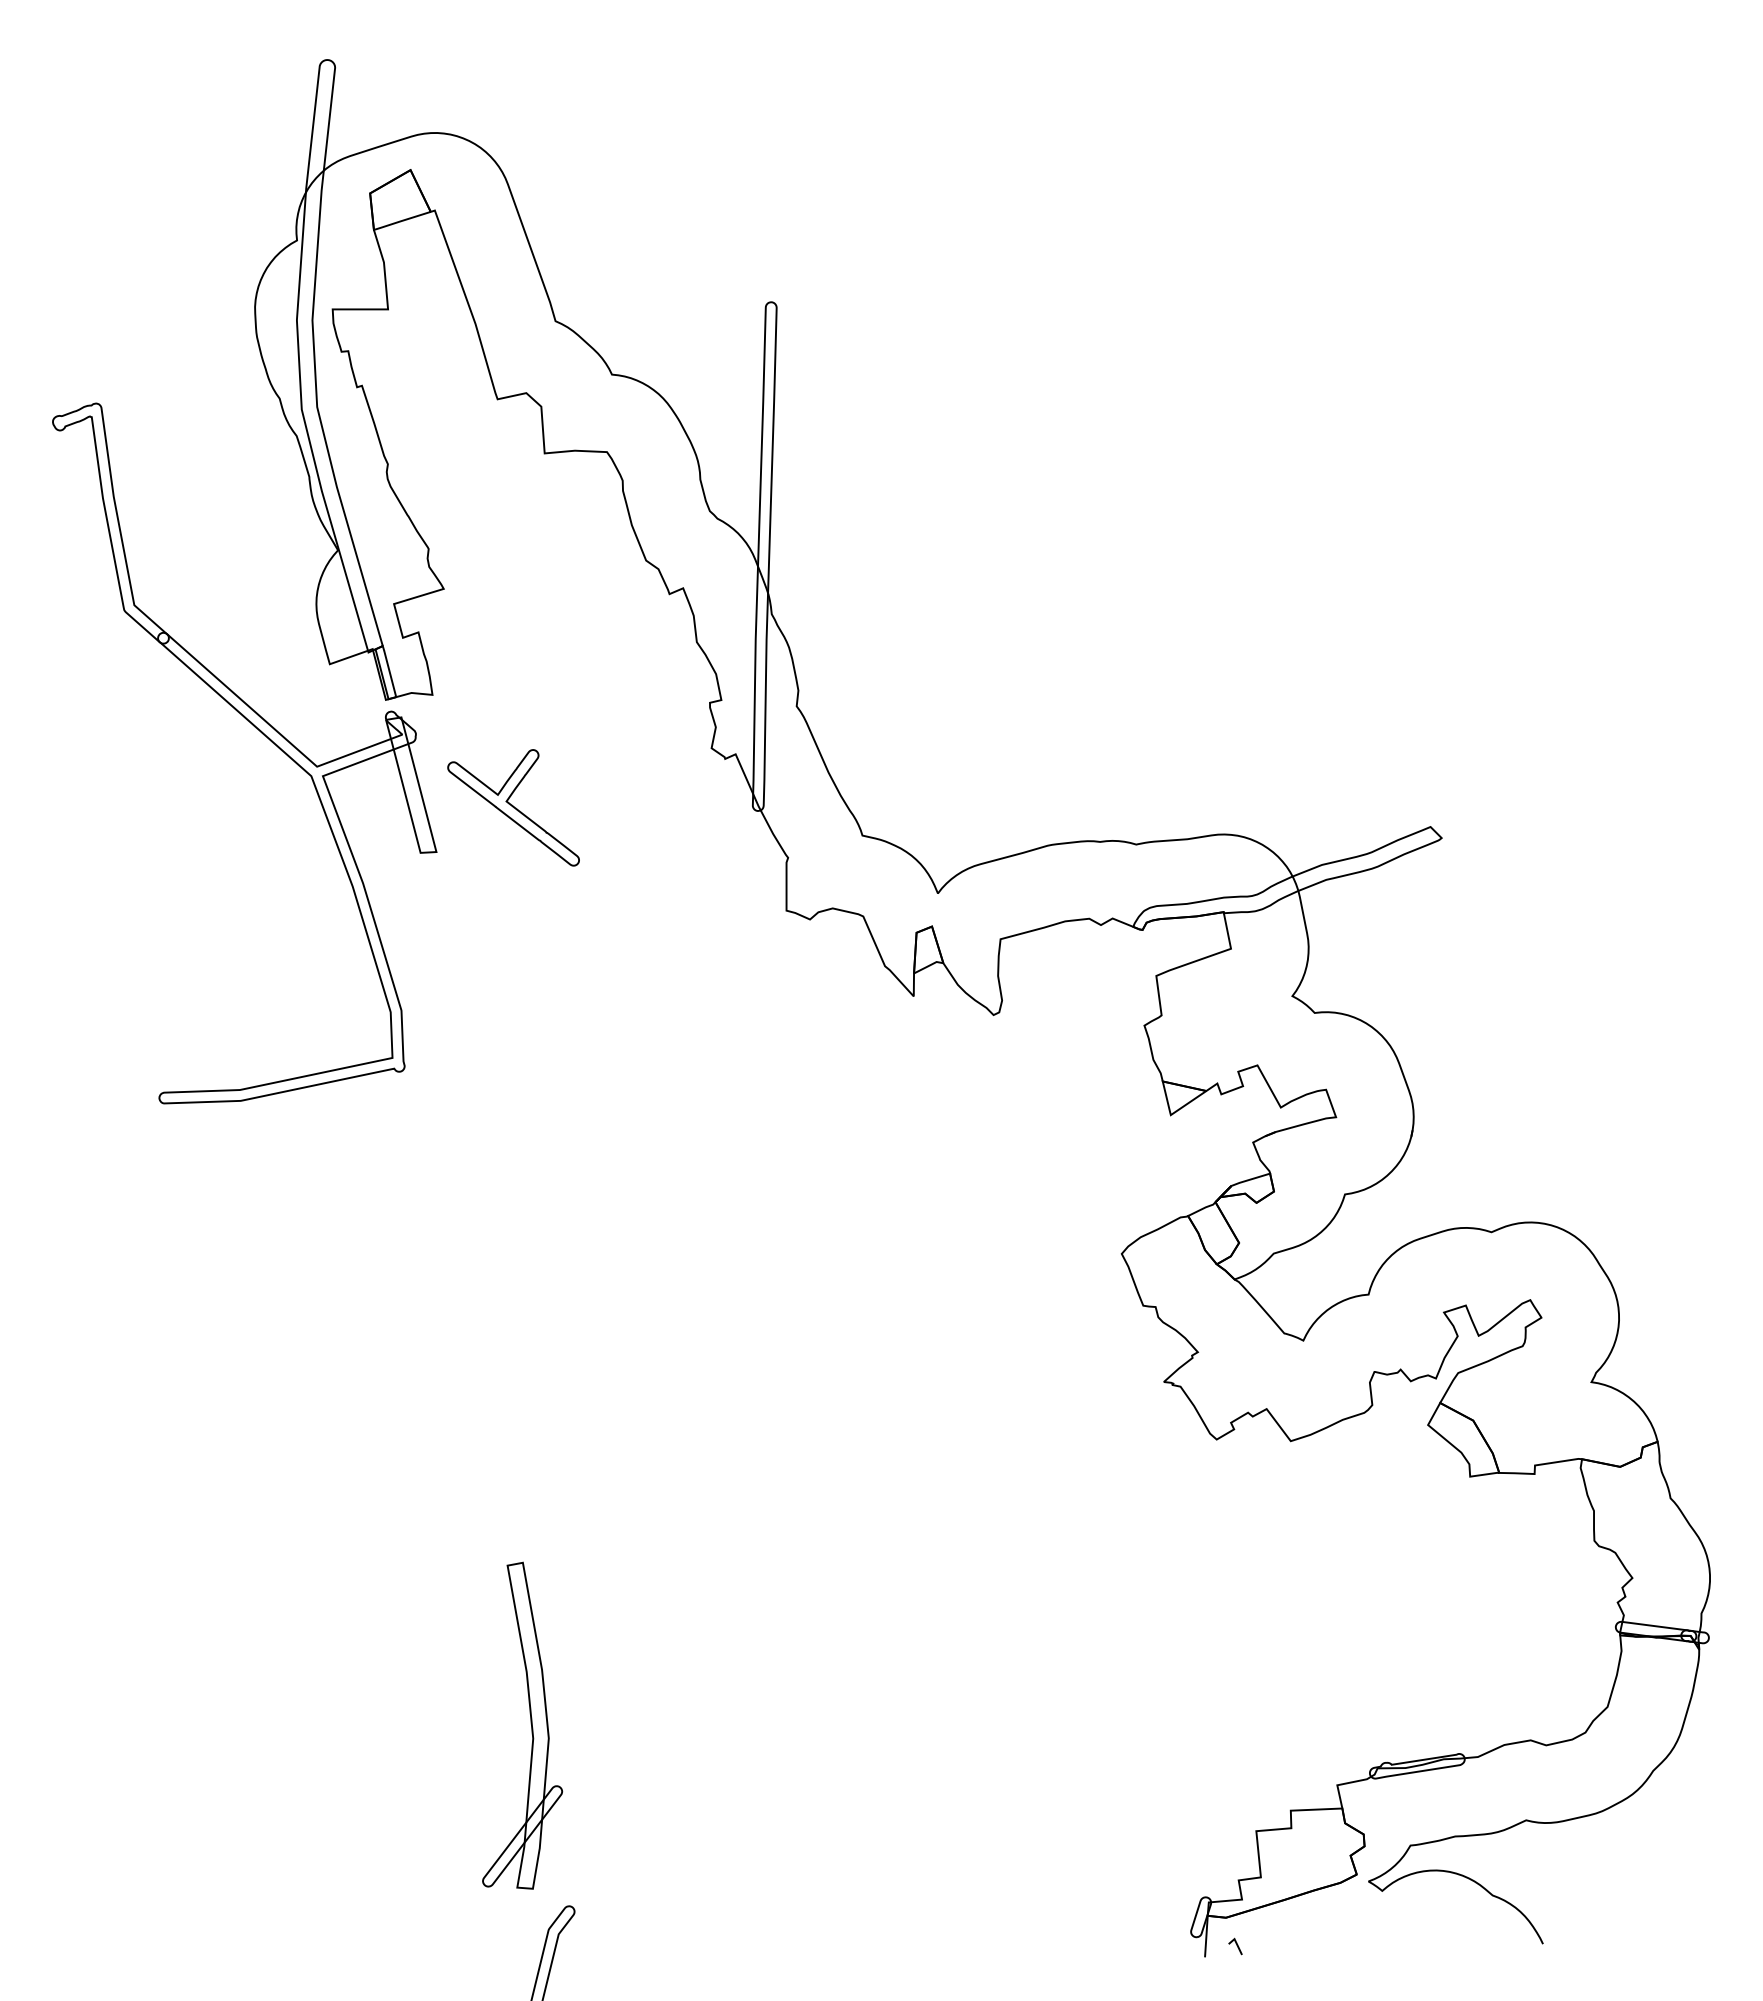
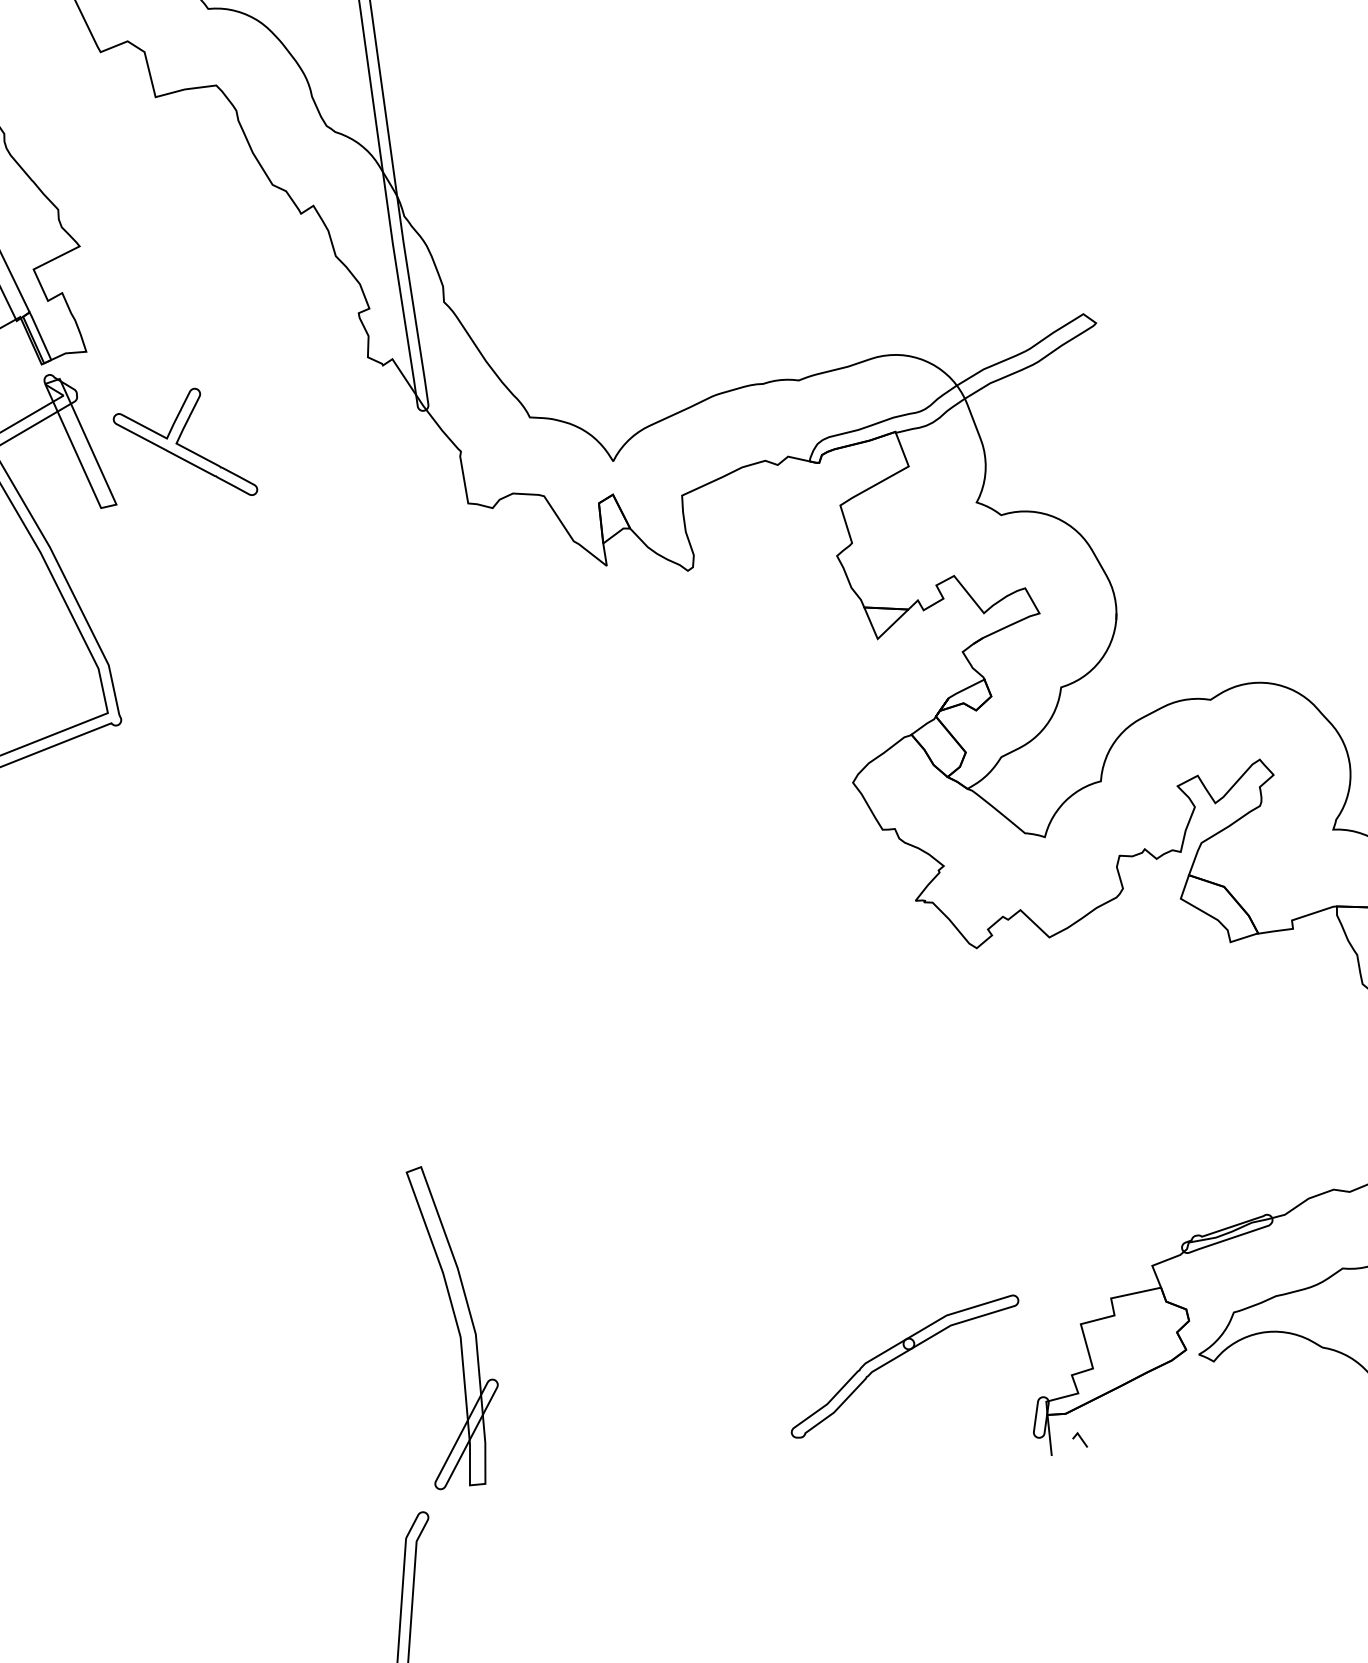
part: (530, 1723) -> (455, 1322), moved
part: (1072, 1832) -> (901, 1356), added

